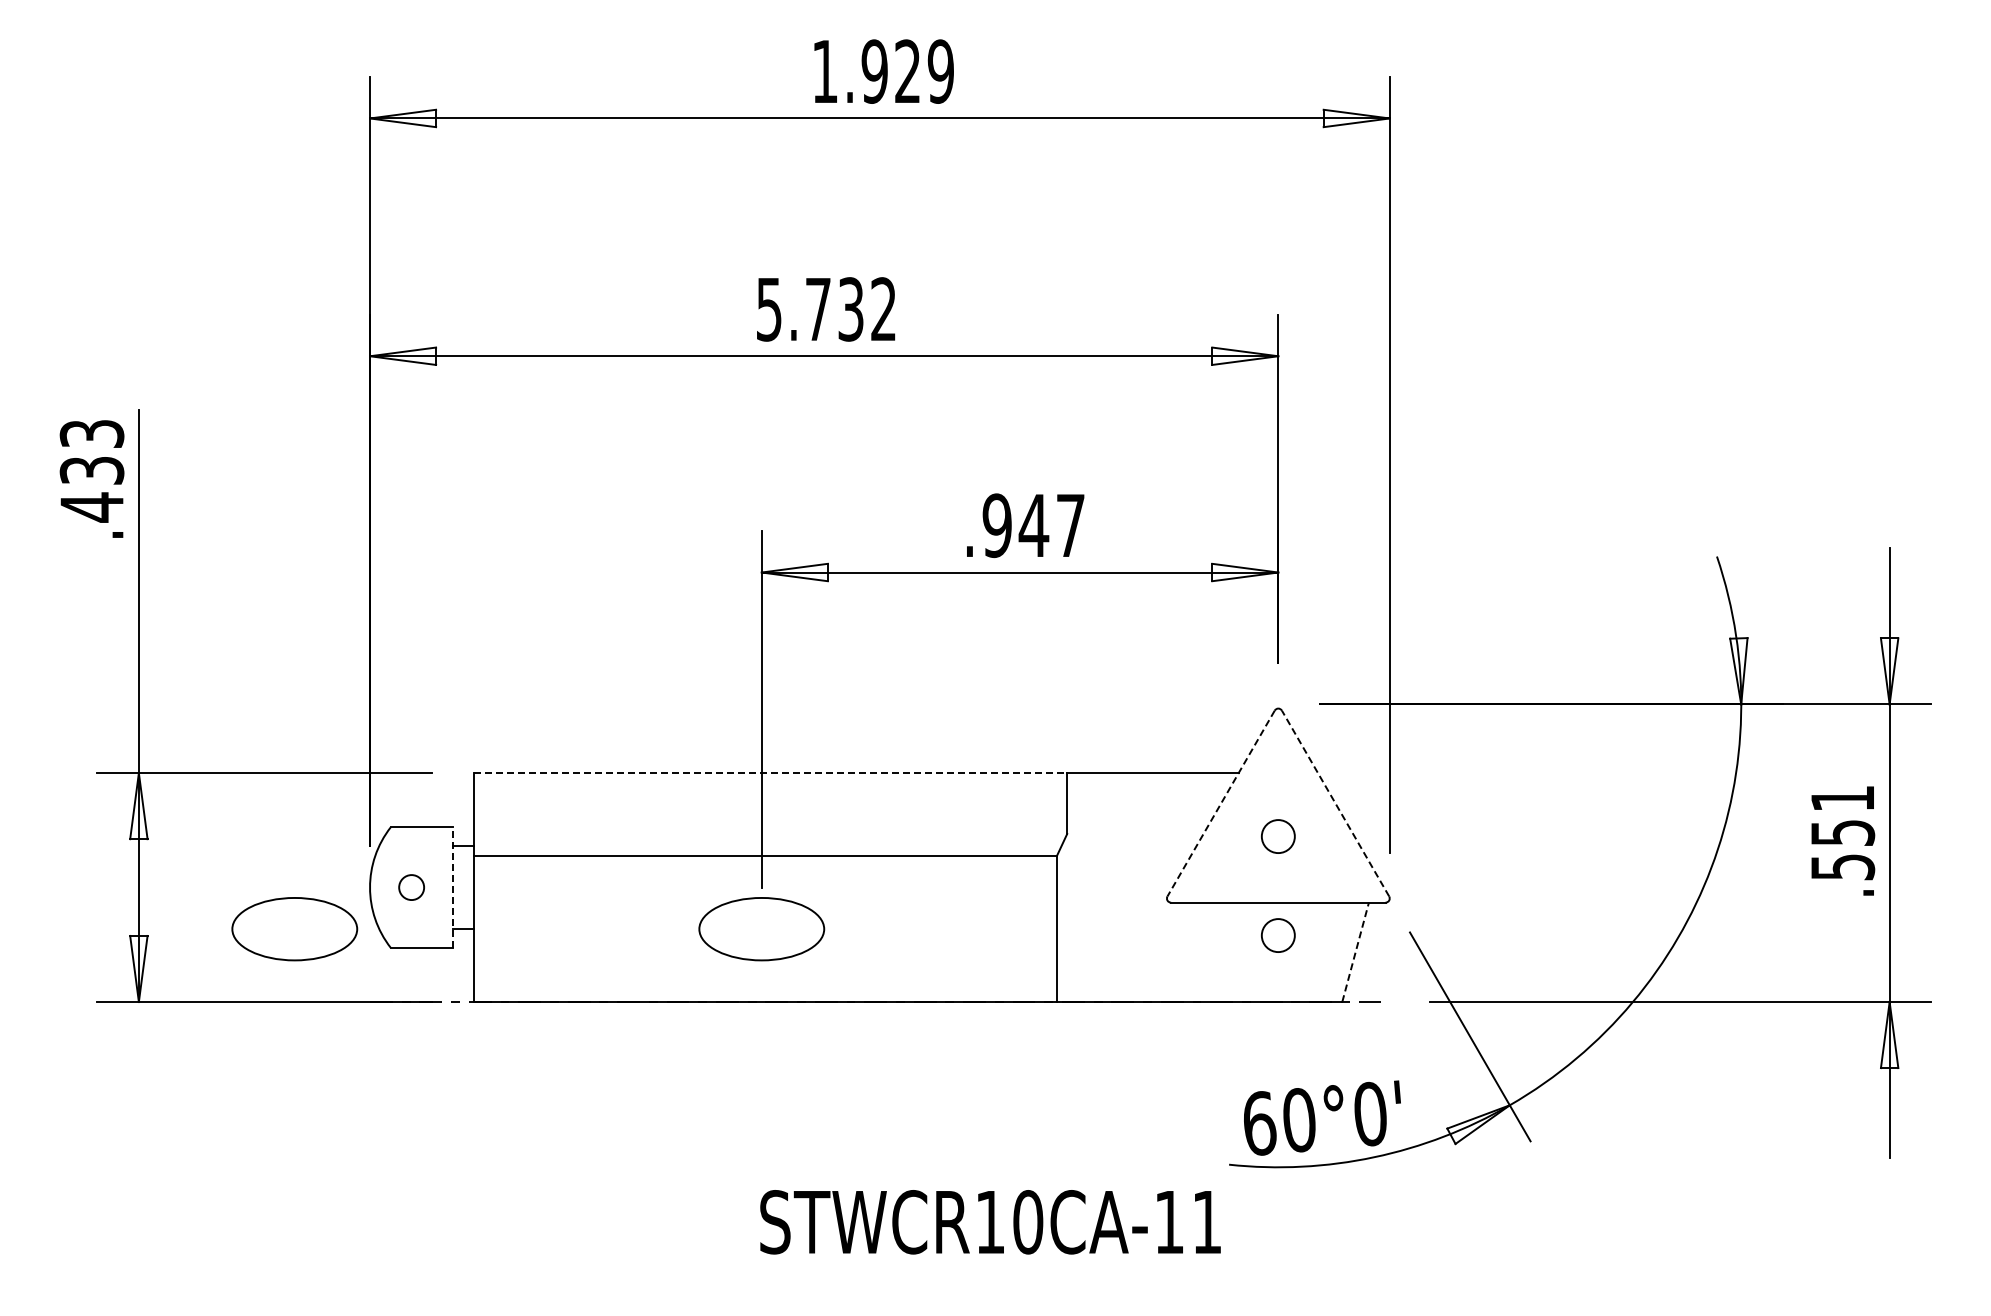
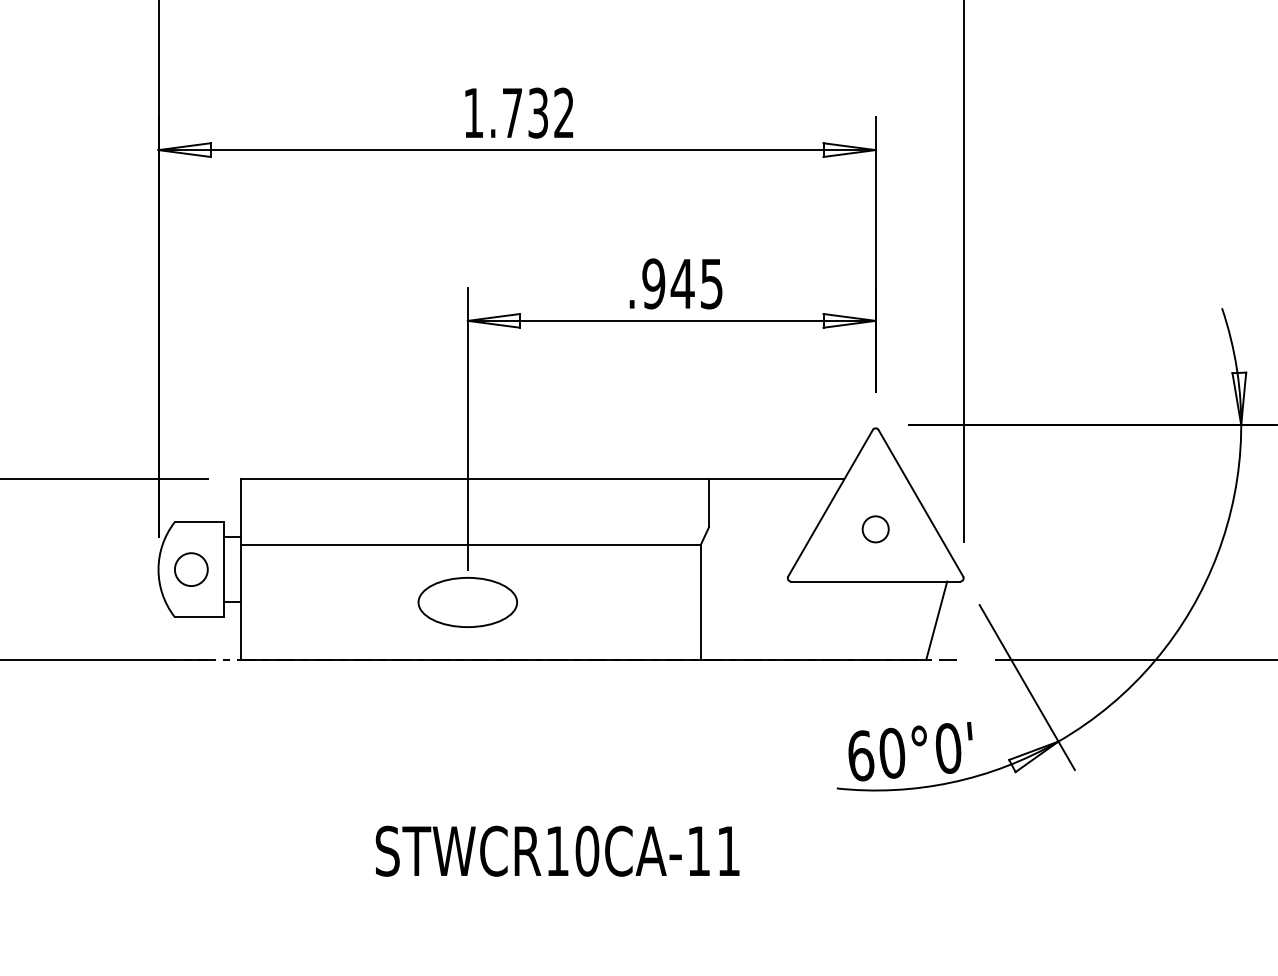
text: (769, 309) -> (473, 113), 5.732 -> 1.732
text: (1070, 526) -> (711, 284), .947 -> .945
line: (770, 773) -> (474, 479), dashed -> solid
line: (1220, 803) -> (830, 503), dashed -> solid
line: (1335, 803) -> (920, 503), dashed -> solid
circle: (411, 887) -> (191, 569), size x1.67
line: (453, 887) -> (224, 569), dashed -> solid
part: (294, 929) -> (98, 602), removed
circle: (1278, 935) -> (875, 607), removed
line: (1355, 951) -> (936, 620), dashed -> solid
text: (990, 1222) -> (557, 851), moved

